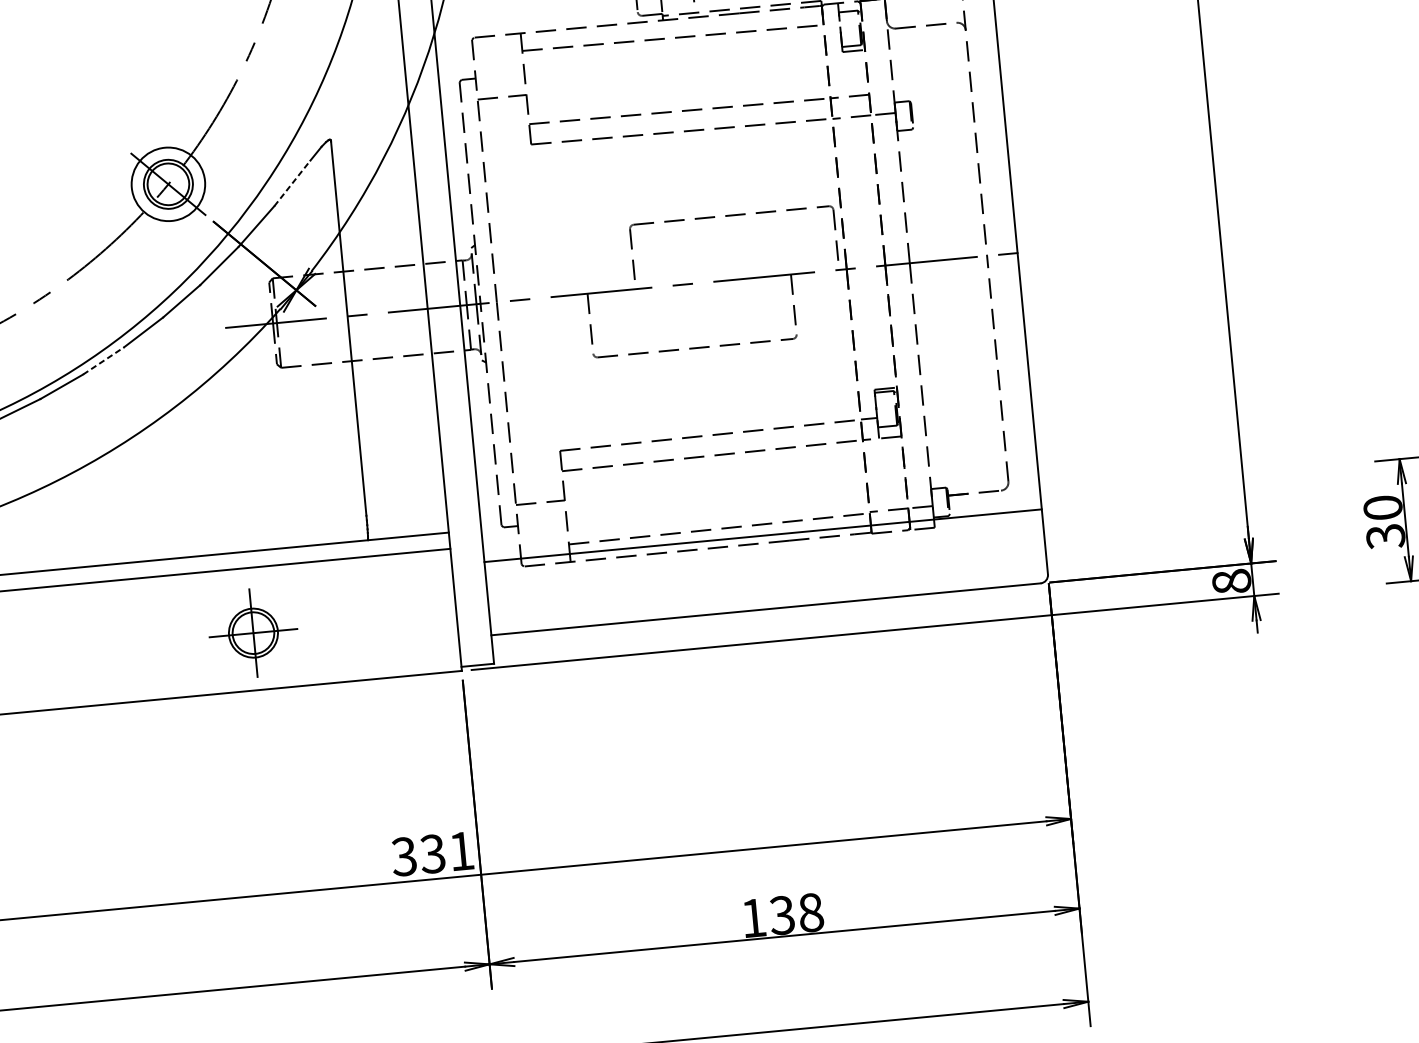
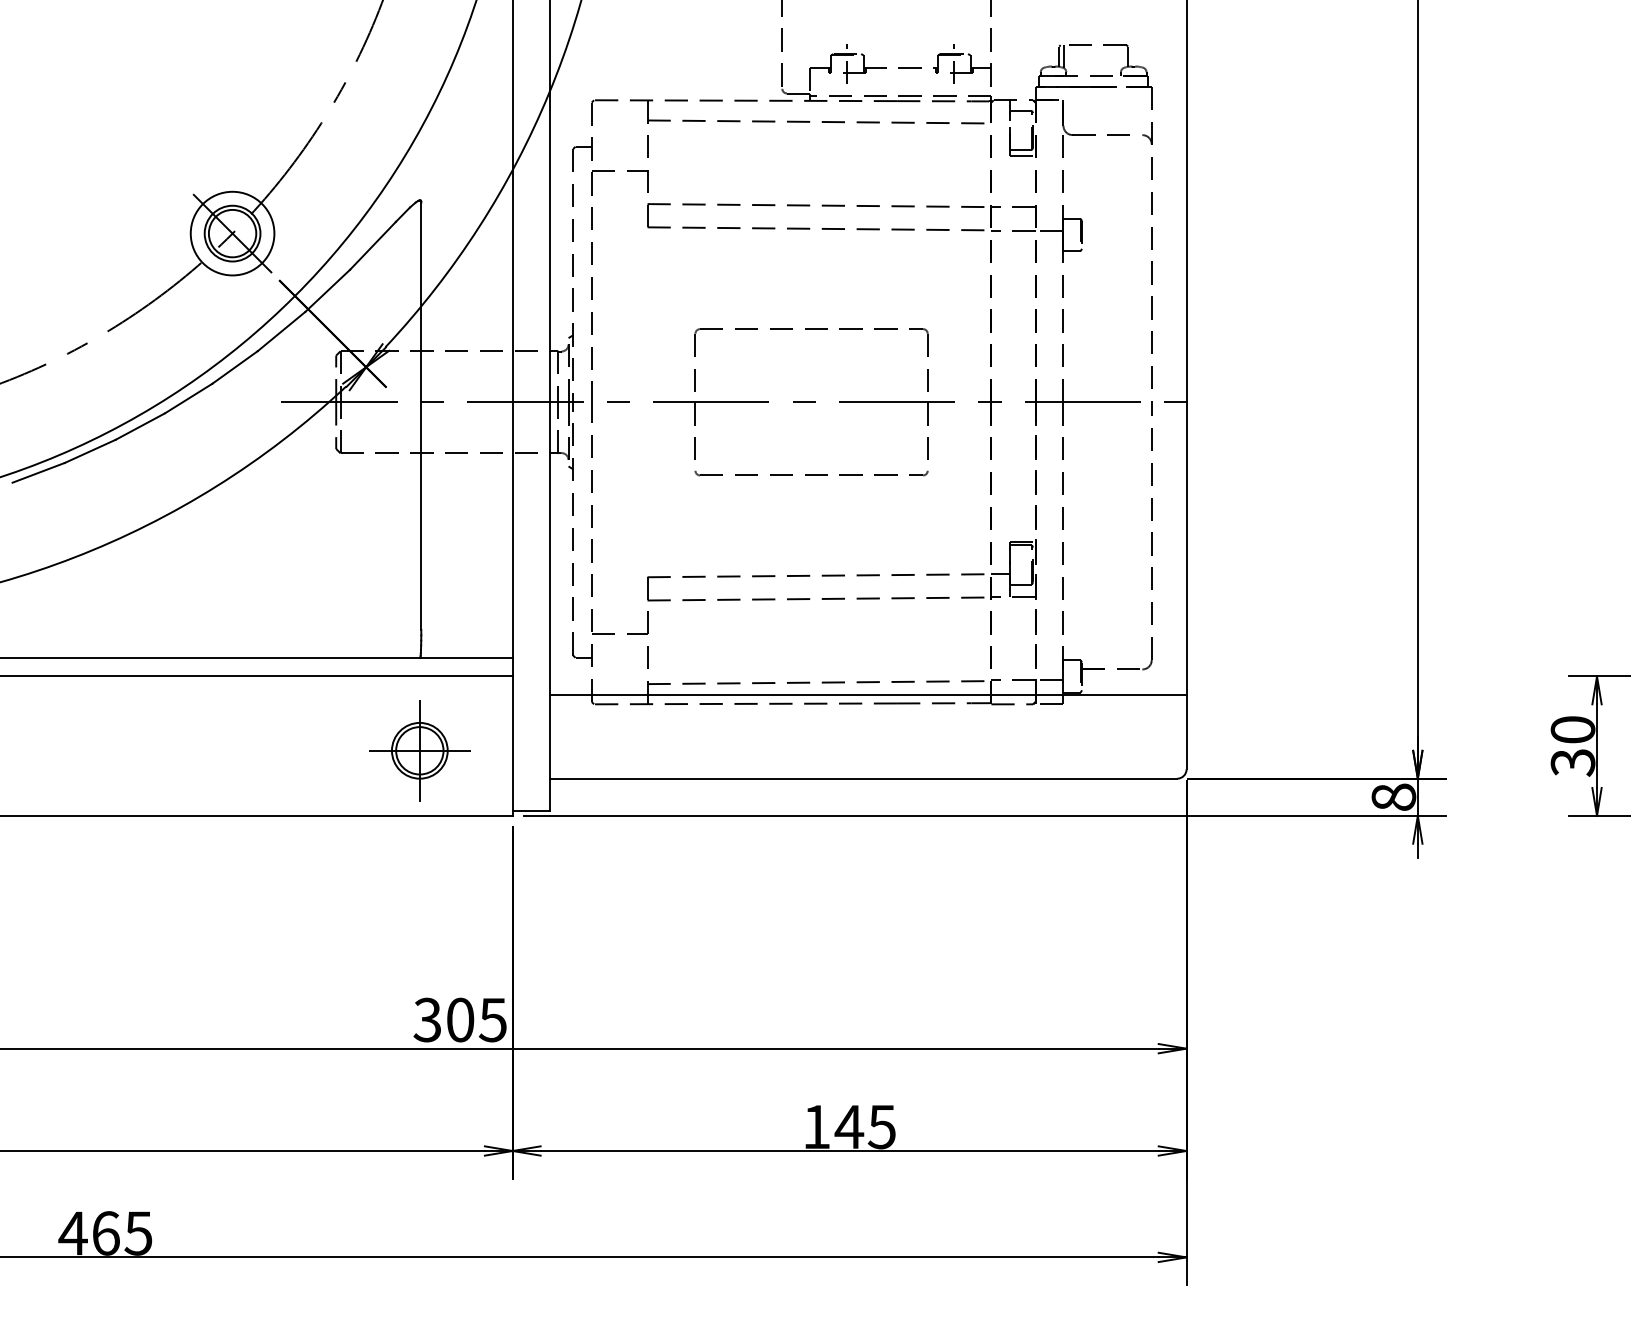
line: (292, 183) -> (373, 245), dashed -> solid
part: (731, 215) -> (811, 329), moved
line: (103, 360) -> (140, 426), dashed -> solid
part: (253, 632) -> (419, 750), moved
text: (447, 852) -> (476, 1019), 331 -> 305
text: (795, 913) -> (864, 1126), 138 -> 145

